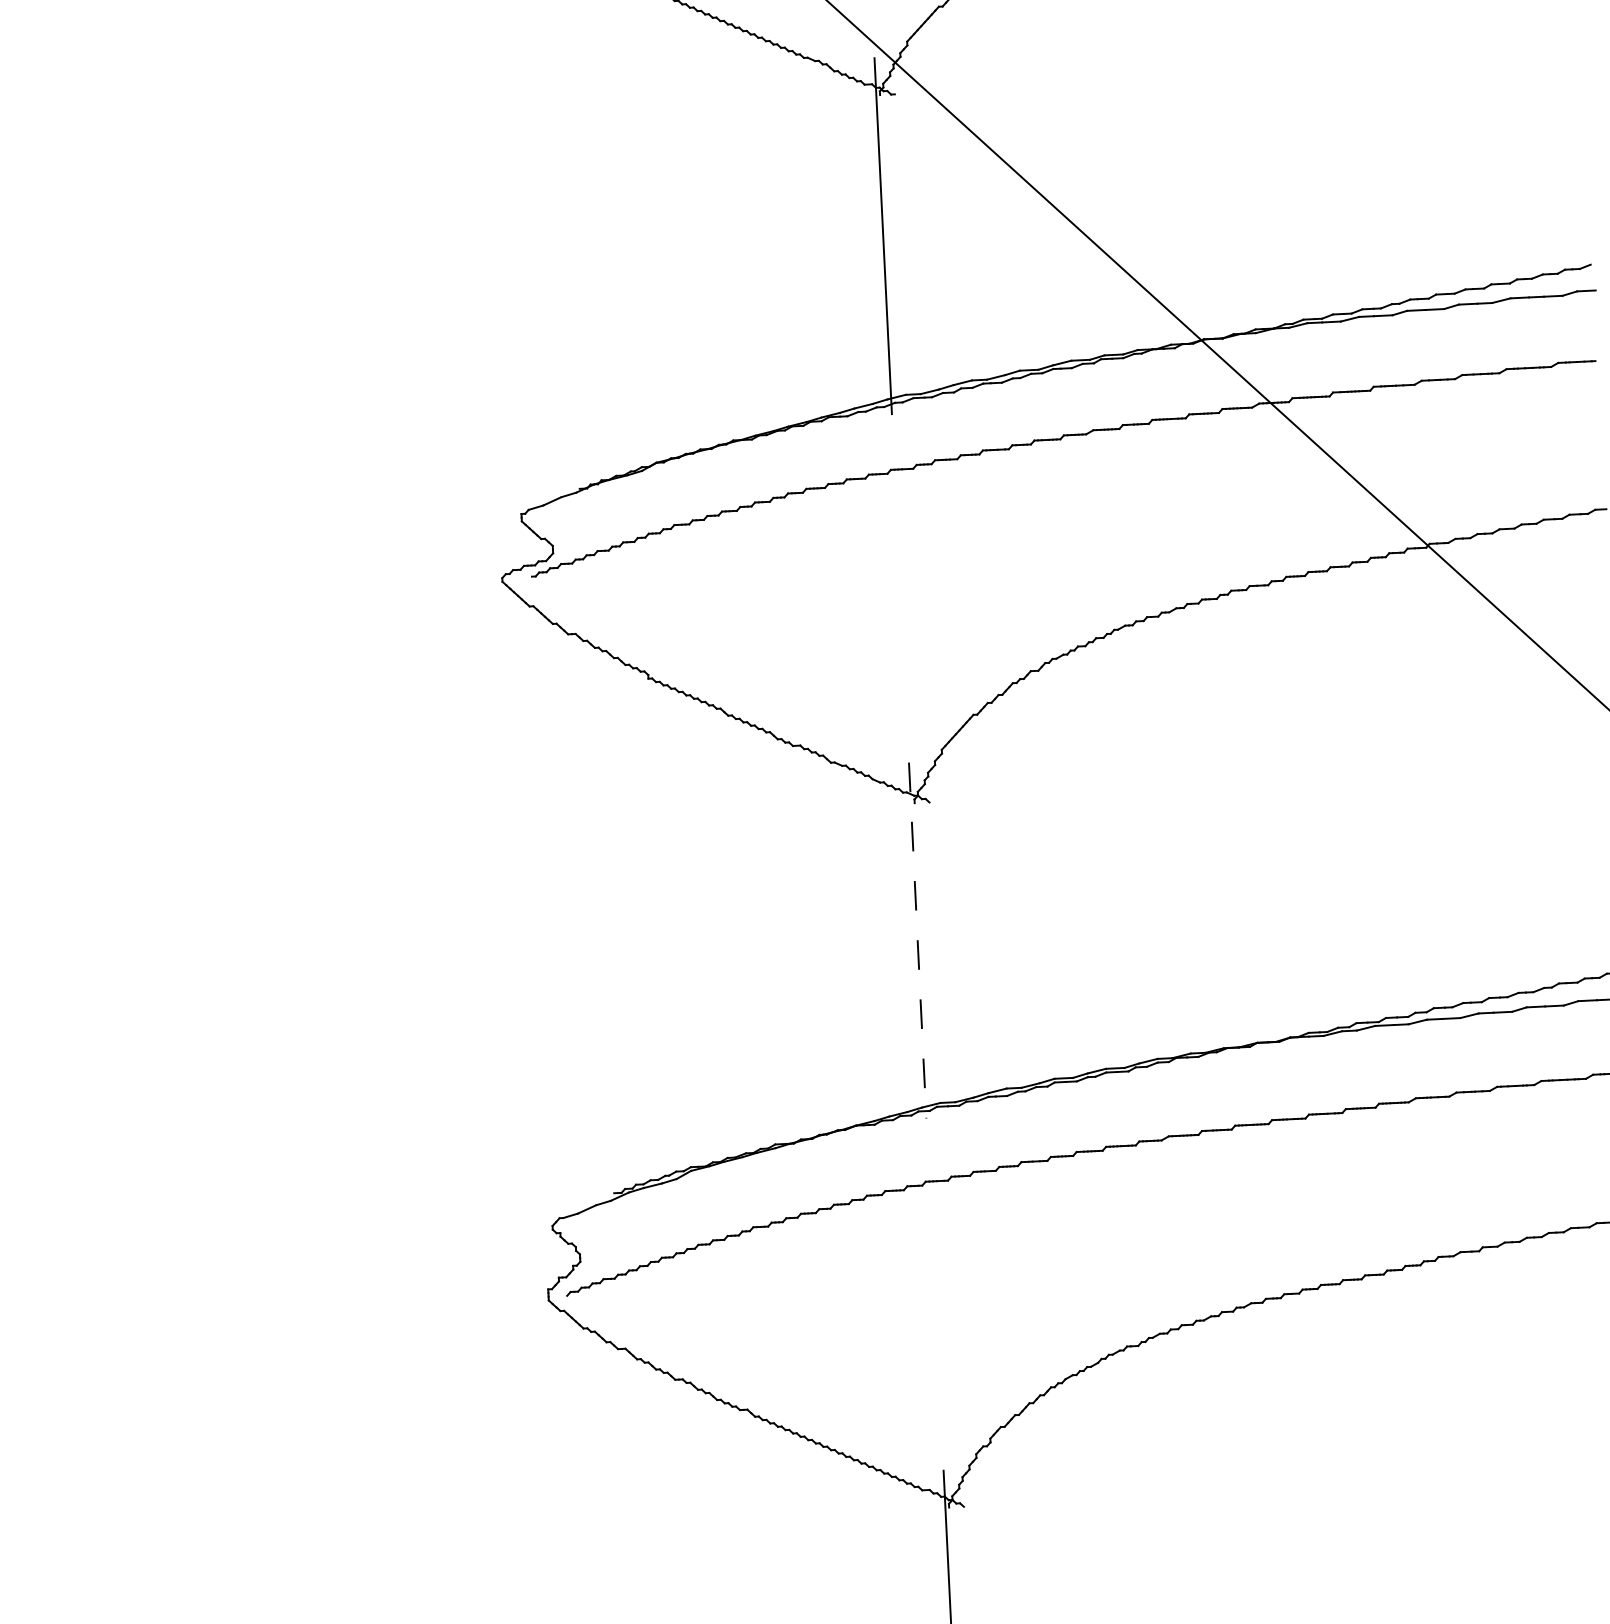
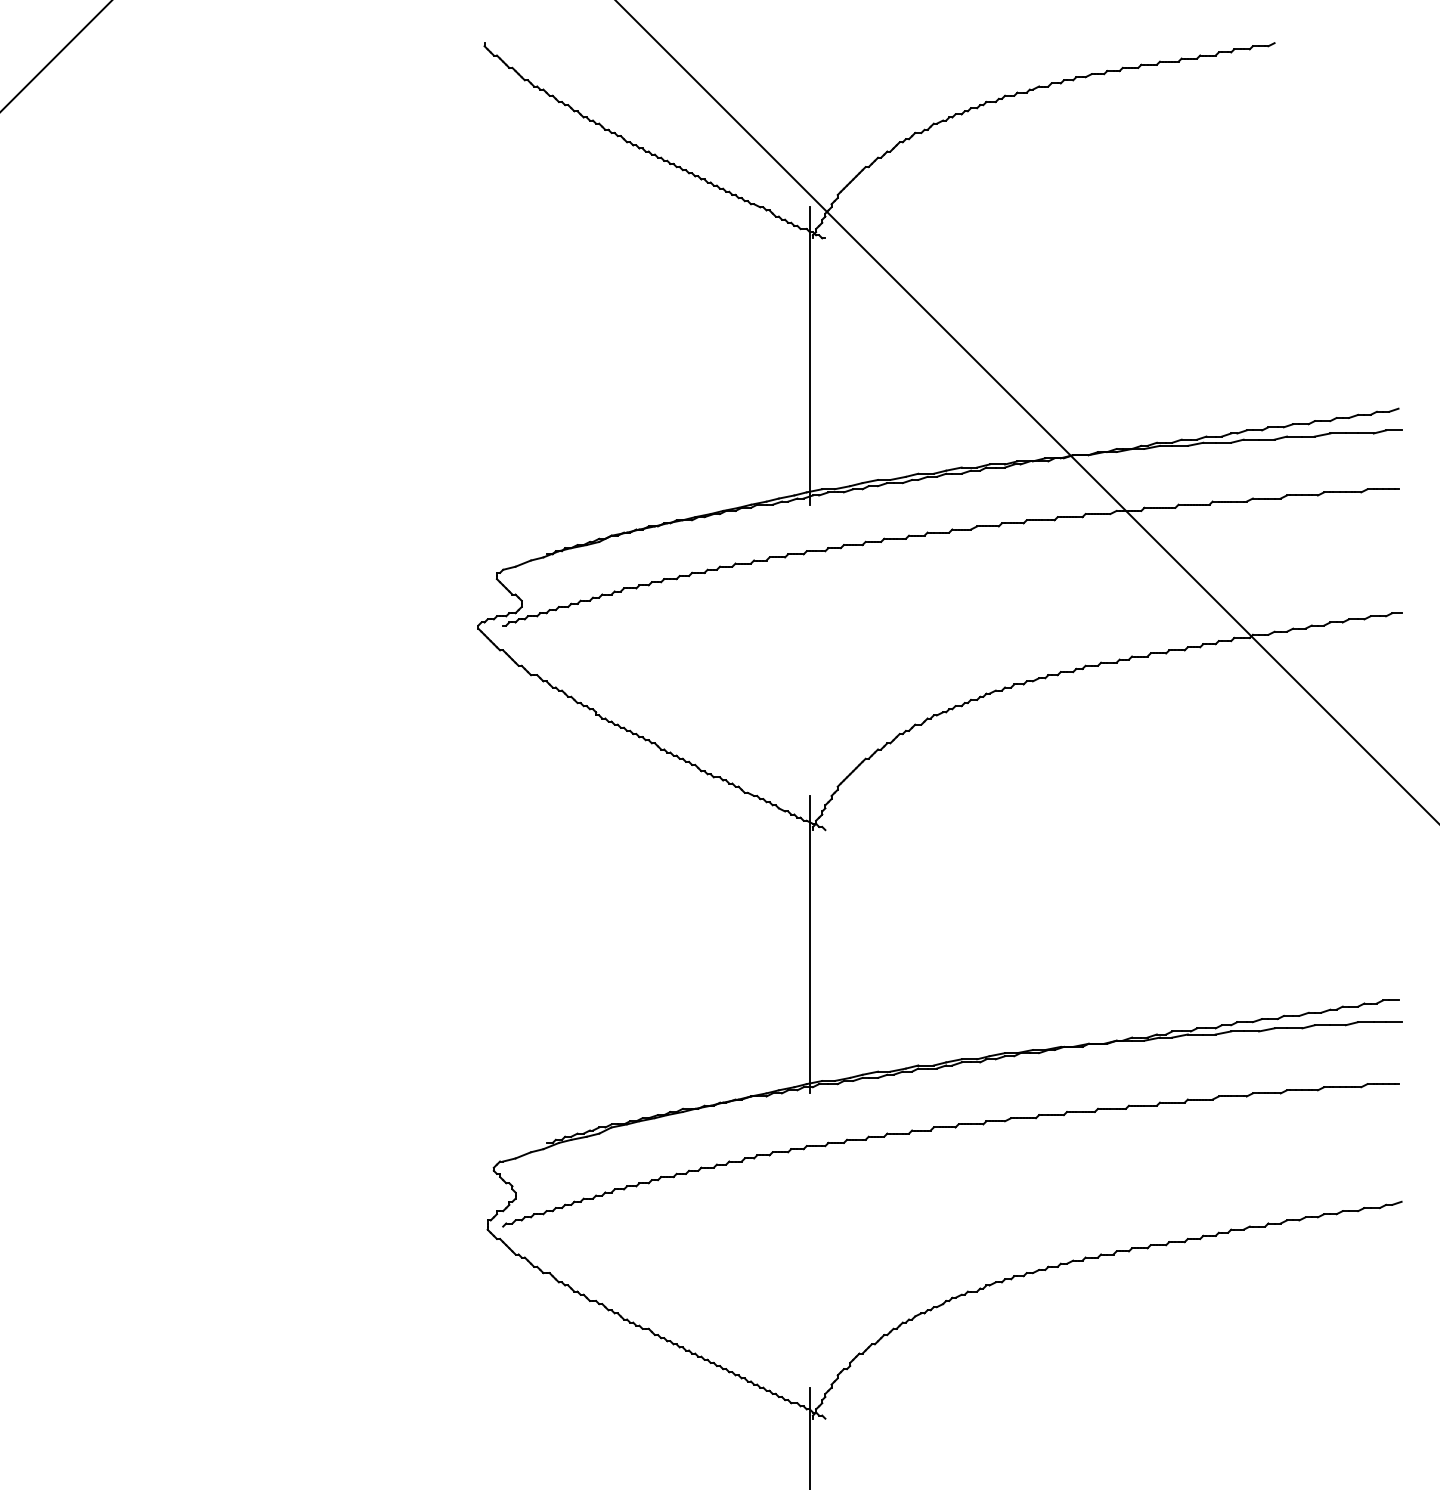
line: (917, 940) -> (809, 944), dashed -> solid

